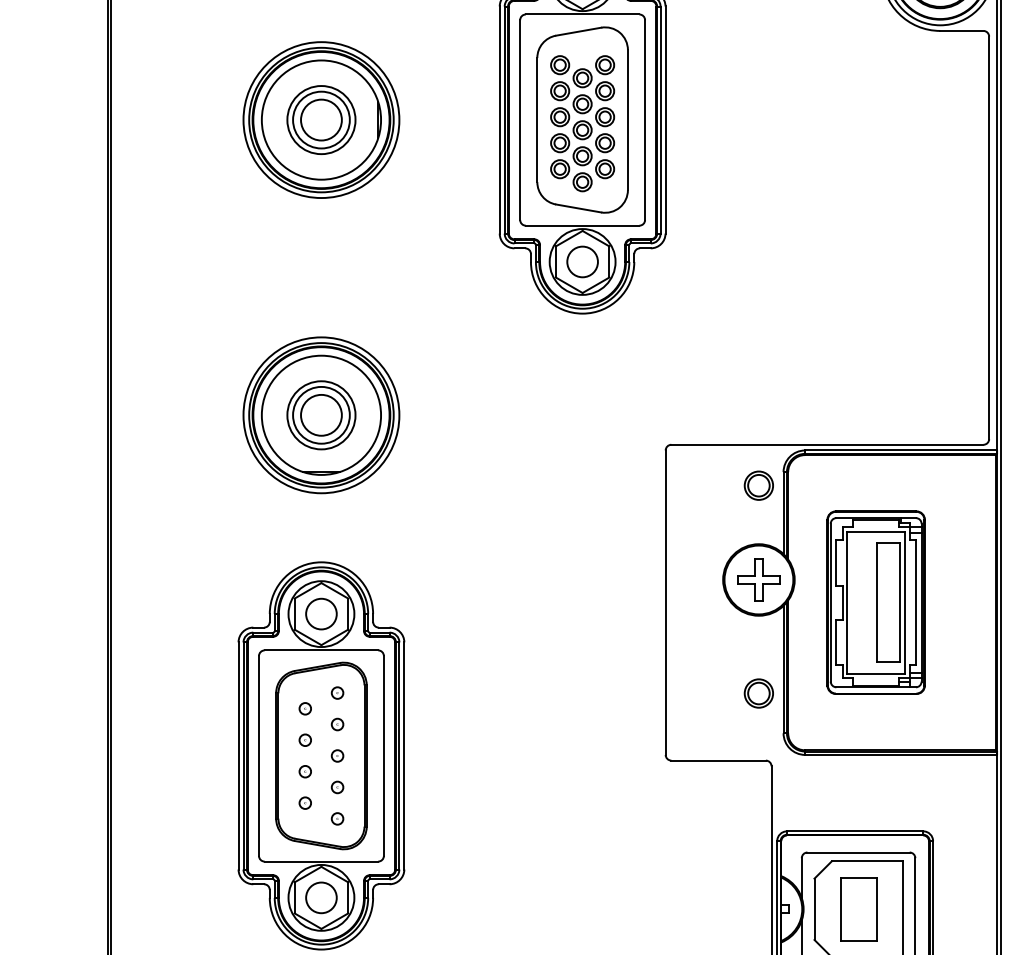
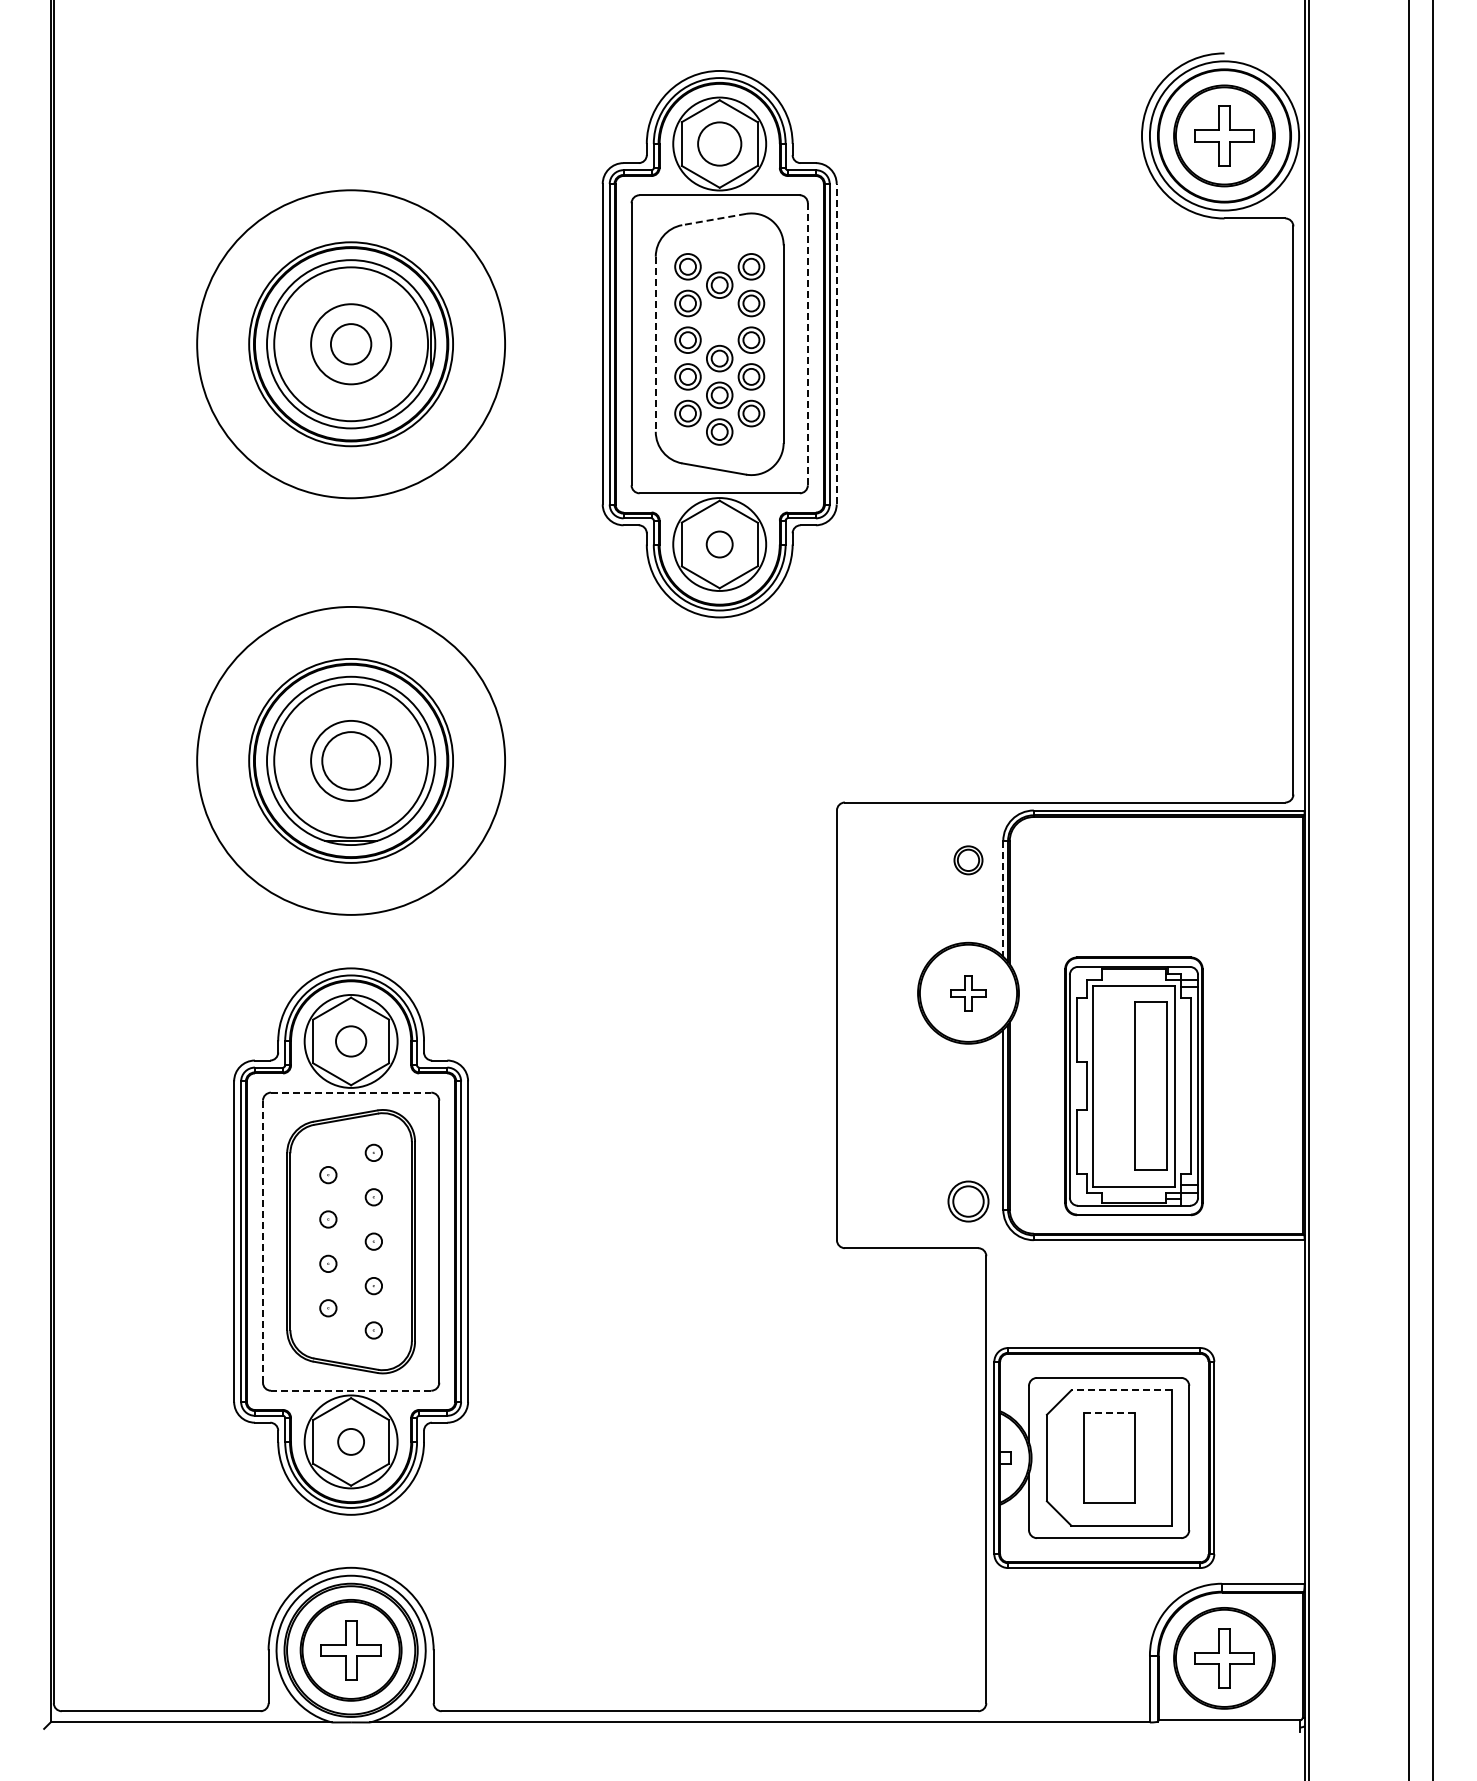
line: (578, 31) -> (713, 219), solid -> dashed
part: (582, 103) -> (719, 321), removed
line: (665, 119) -> (836, 343), solid -> dashed
circle: (321, 120) -> (350, 344), size x0.7
circle: (321, 120) -> (351, 344), size x1.4
circle: (321, 120) -> (351, 344), size x1.6
line: (537, 120) -> (655, 344), solid -> dashed
line: (644, 120) -> (807, 344), solid -> dashed
circle: (582, 261) -> (719, 544), size x0.6
circle: (321, 415) -> (351, 760), size x1.4
circle: (321, 415) -> (351, 760), size x1.6
part: (758, 485) -> (968, 860), size x0.7
line: (783, 512) -> (1003, 898), solid -> dashed
part: (758, 580) -> (968, 993), size x0.6
part: (875, 602) -> (1133, 1086), moved
circle: (321, 614) -> (350, 1041), size x0.7
line: (321, 650) -> (351, 1092), solid -> dashed
part: (758, 693) -> (968, 1201), moved
line: (259, 755) -> (263, 1241), solid -> dashed
line: (321, 861) -> (350, 1390), solid -> dashed
line: (867, 861) -> (1121, 1390), solid -> dashed
line: (858, 877) -> (1109, 1413), solid -> dashed
circle: (321, 897) -> (350, 1441), size x0.6

